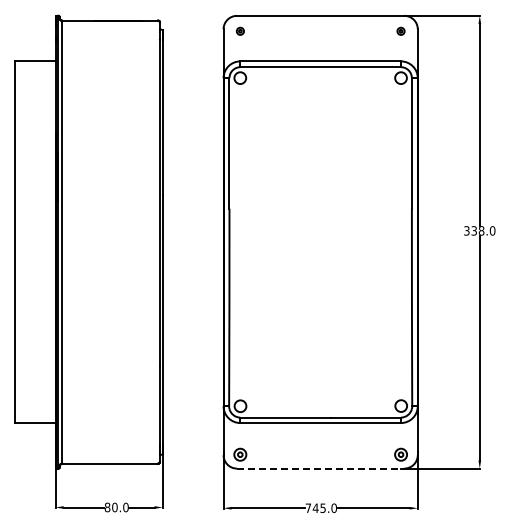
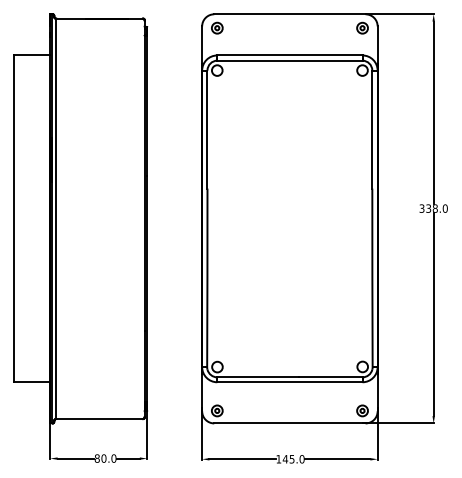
part: (240, 31) -> (217, 28), size x1.67
part: (400, 31) -> (362, 28), size x1.67
line: (320, 468) -> (289, 423), dashed -> solid
text: (307, 507) -> (277, 458), 745.0 -> 145.0

